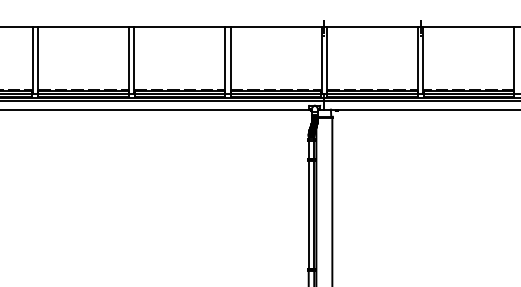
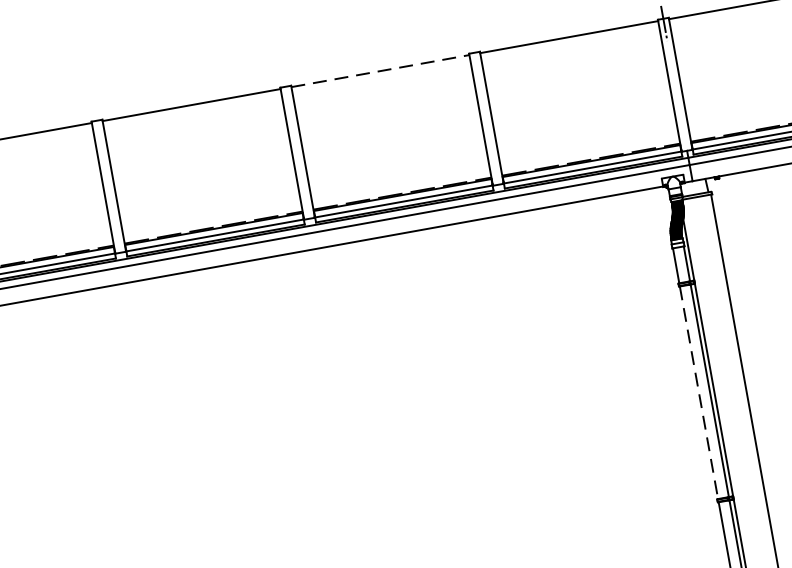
line: (180, 27) -> (381, 70), solid -> dashed
line: (308, 215) -> (698, 394), solid -> dashed

